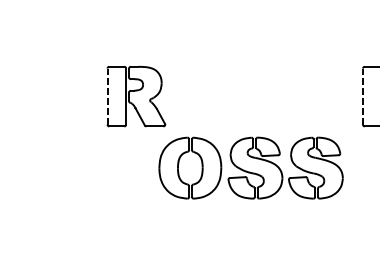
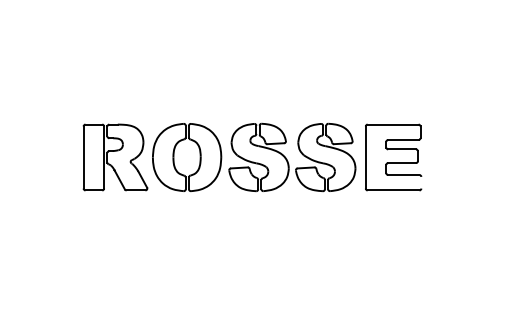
line: (107, 97) -> (83, 158), dashed -> solid
line: (362, 97) -> (365, 158), dashed -> solid
part: (251, 167) -> (254, 156), moved

